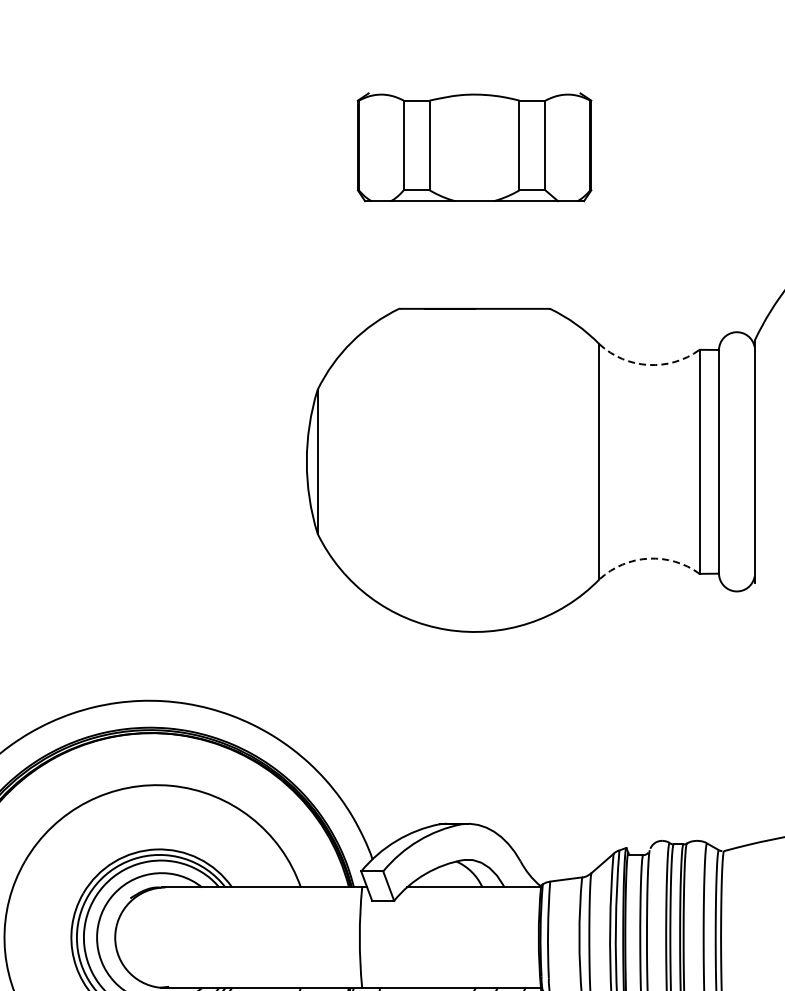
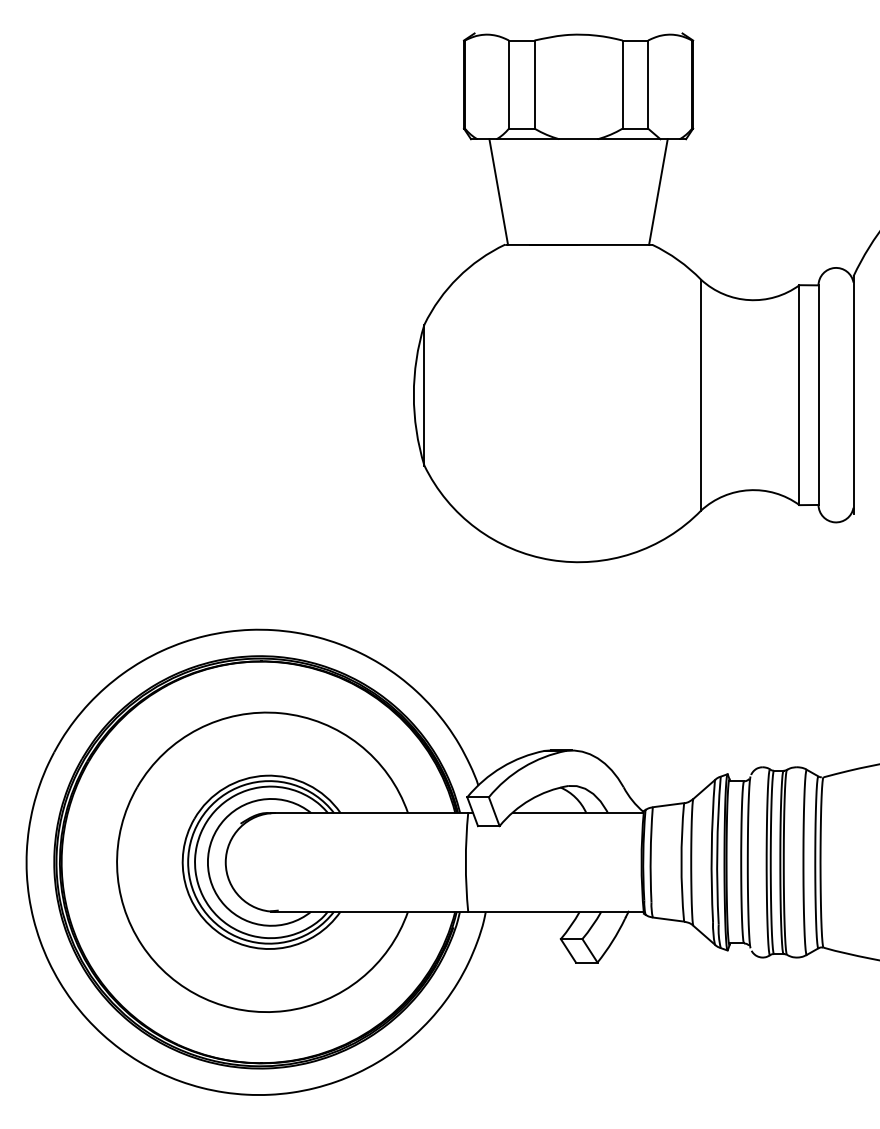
line: (393, 254) -> (498, 191), added
line: (556, 254) -> (658, 191), added
arc: (648, 365) -> (749, 300), dashed -> solid
arc: (648, 558) -> (749, 490), dashed -> solid

